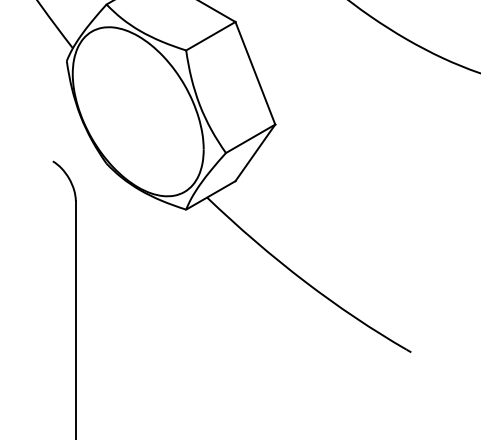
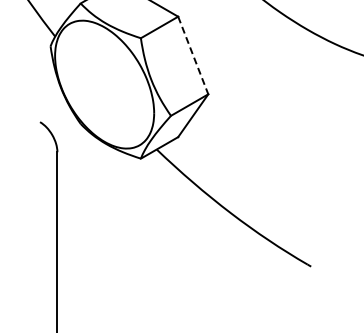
line: (255, 73) -> (193, 55), solid -> dashed

